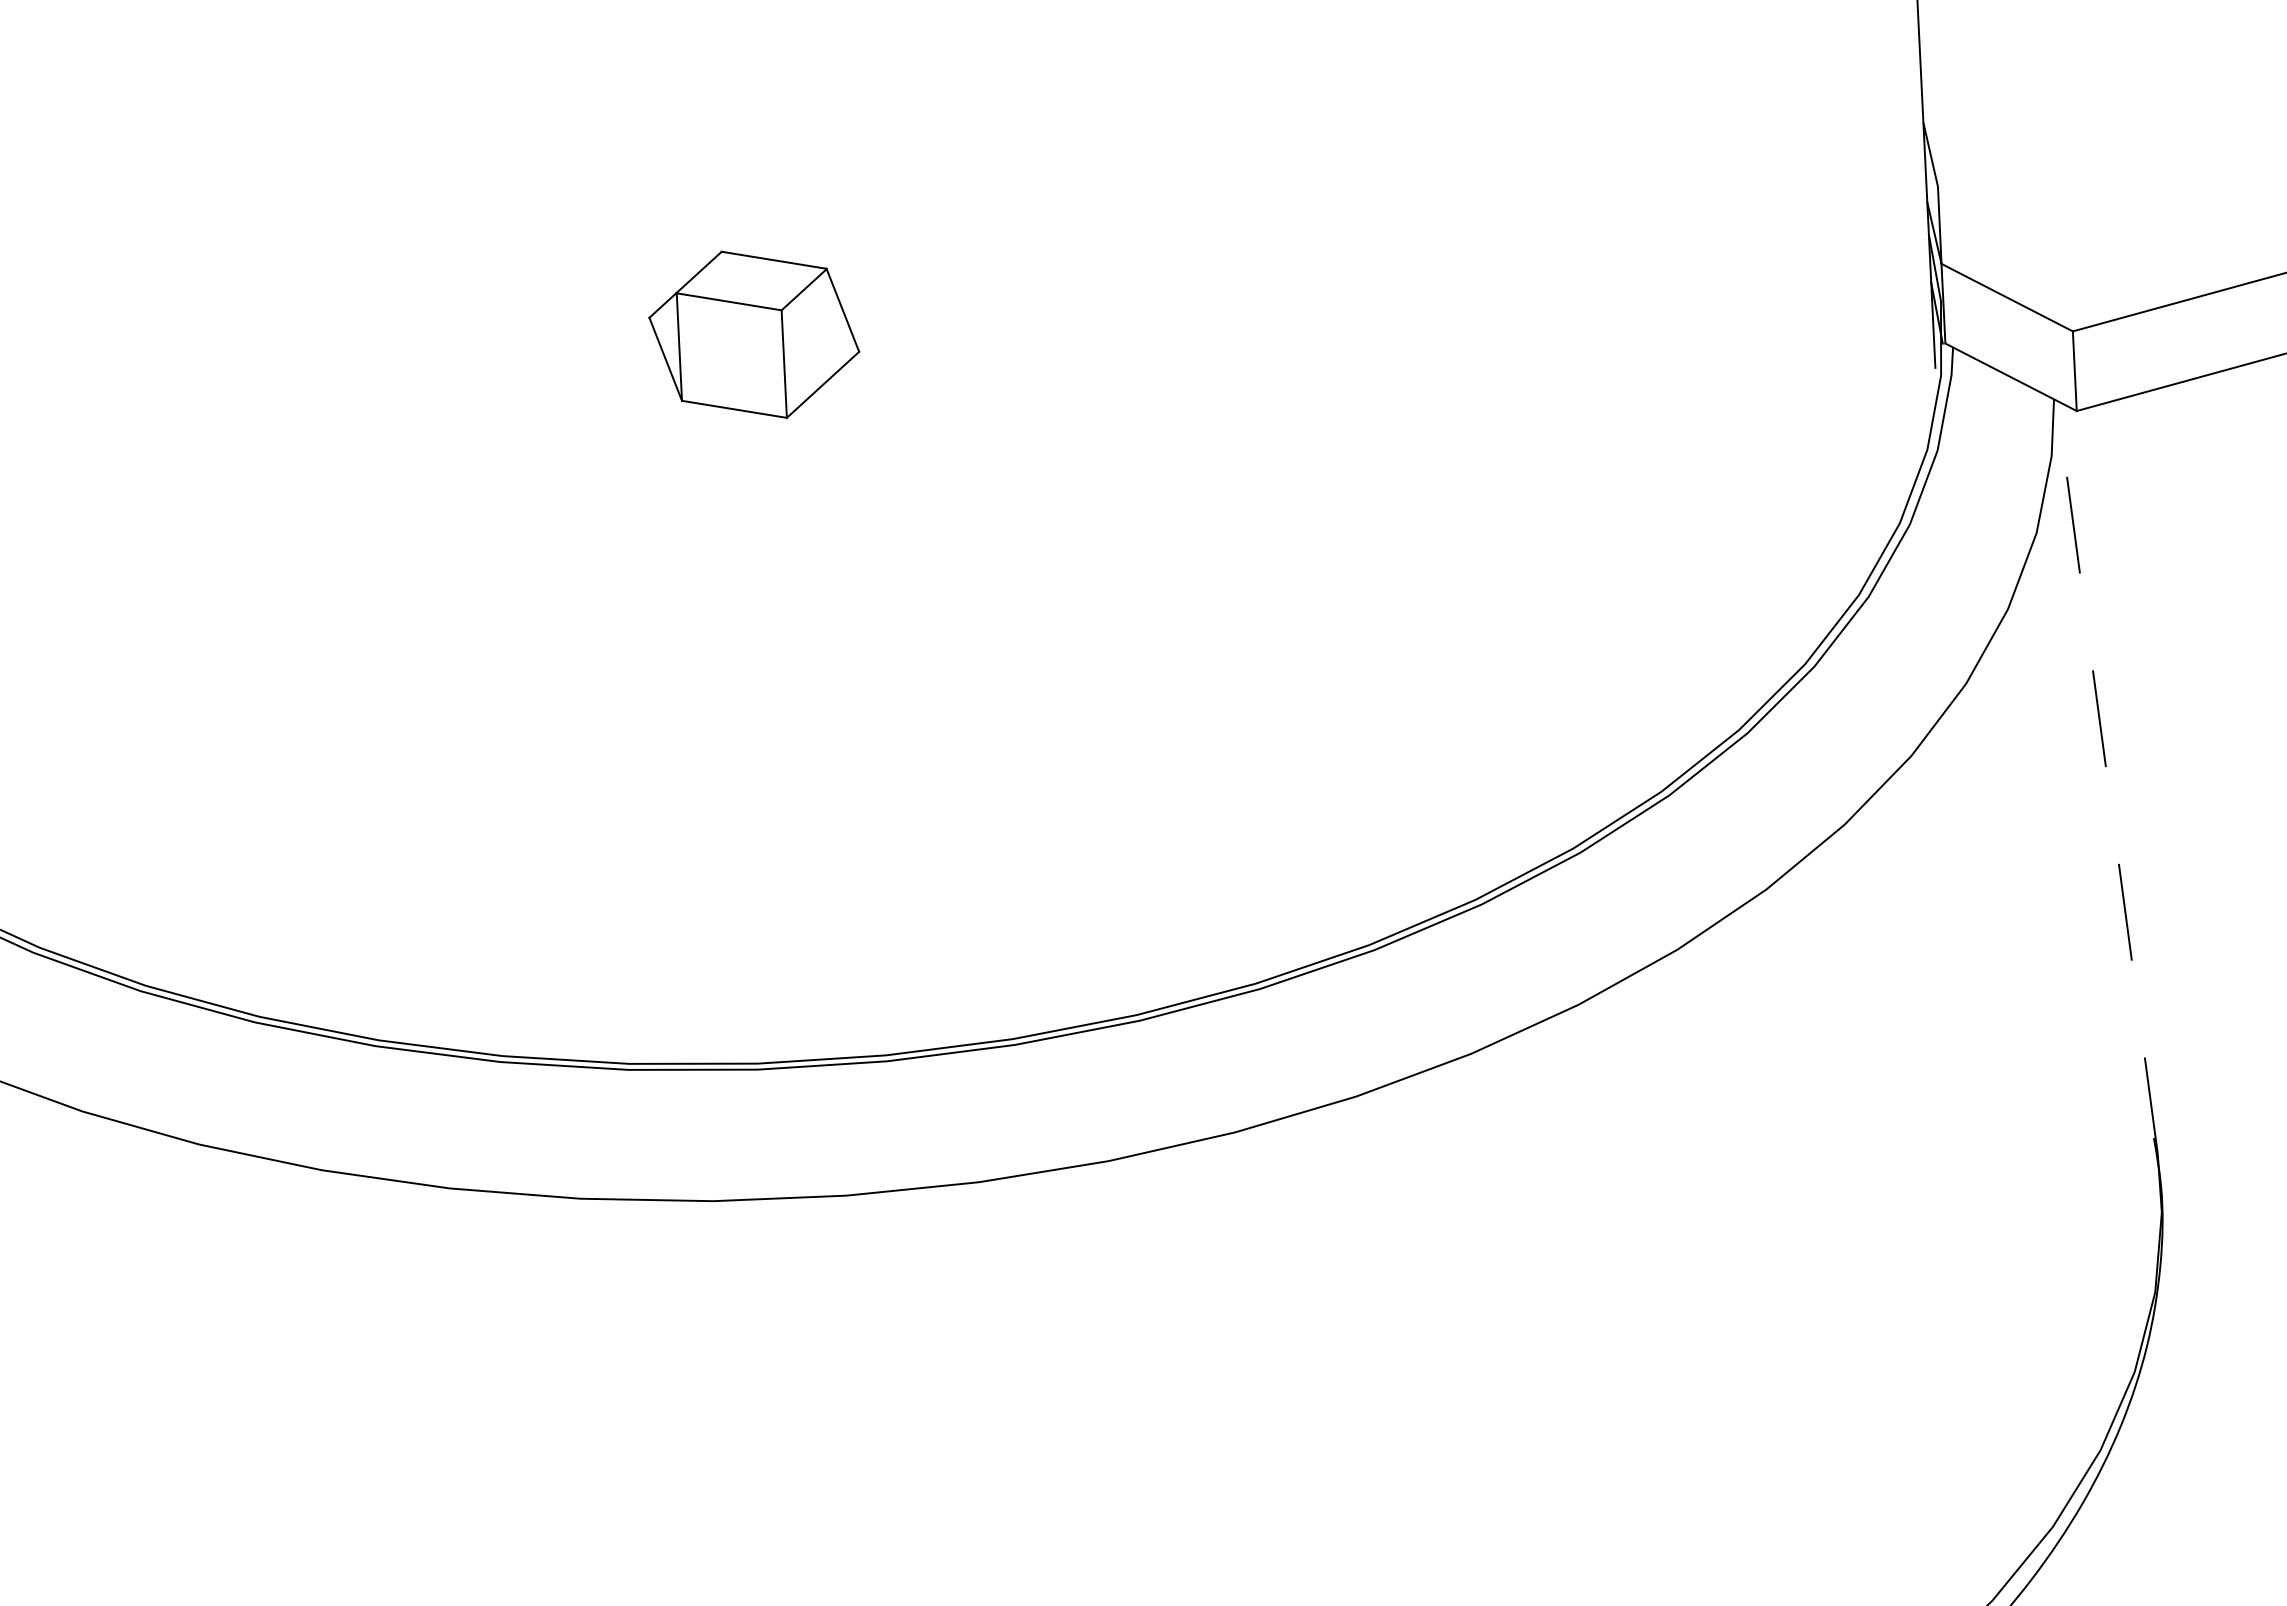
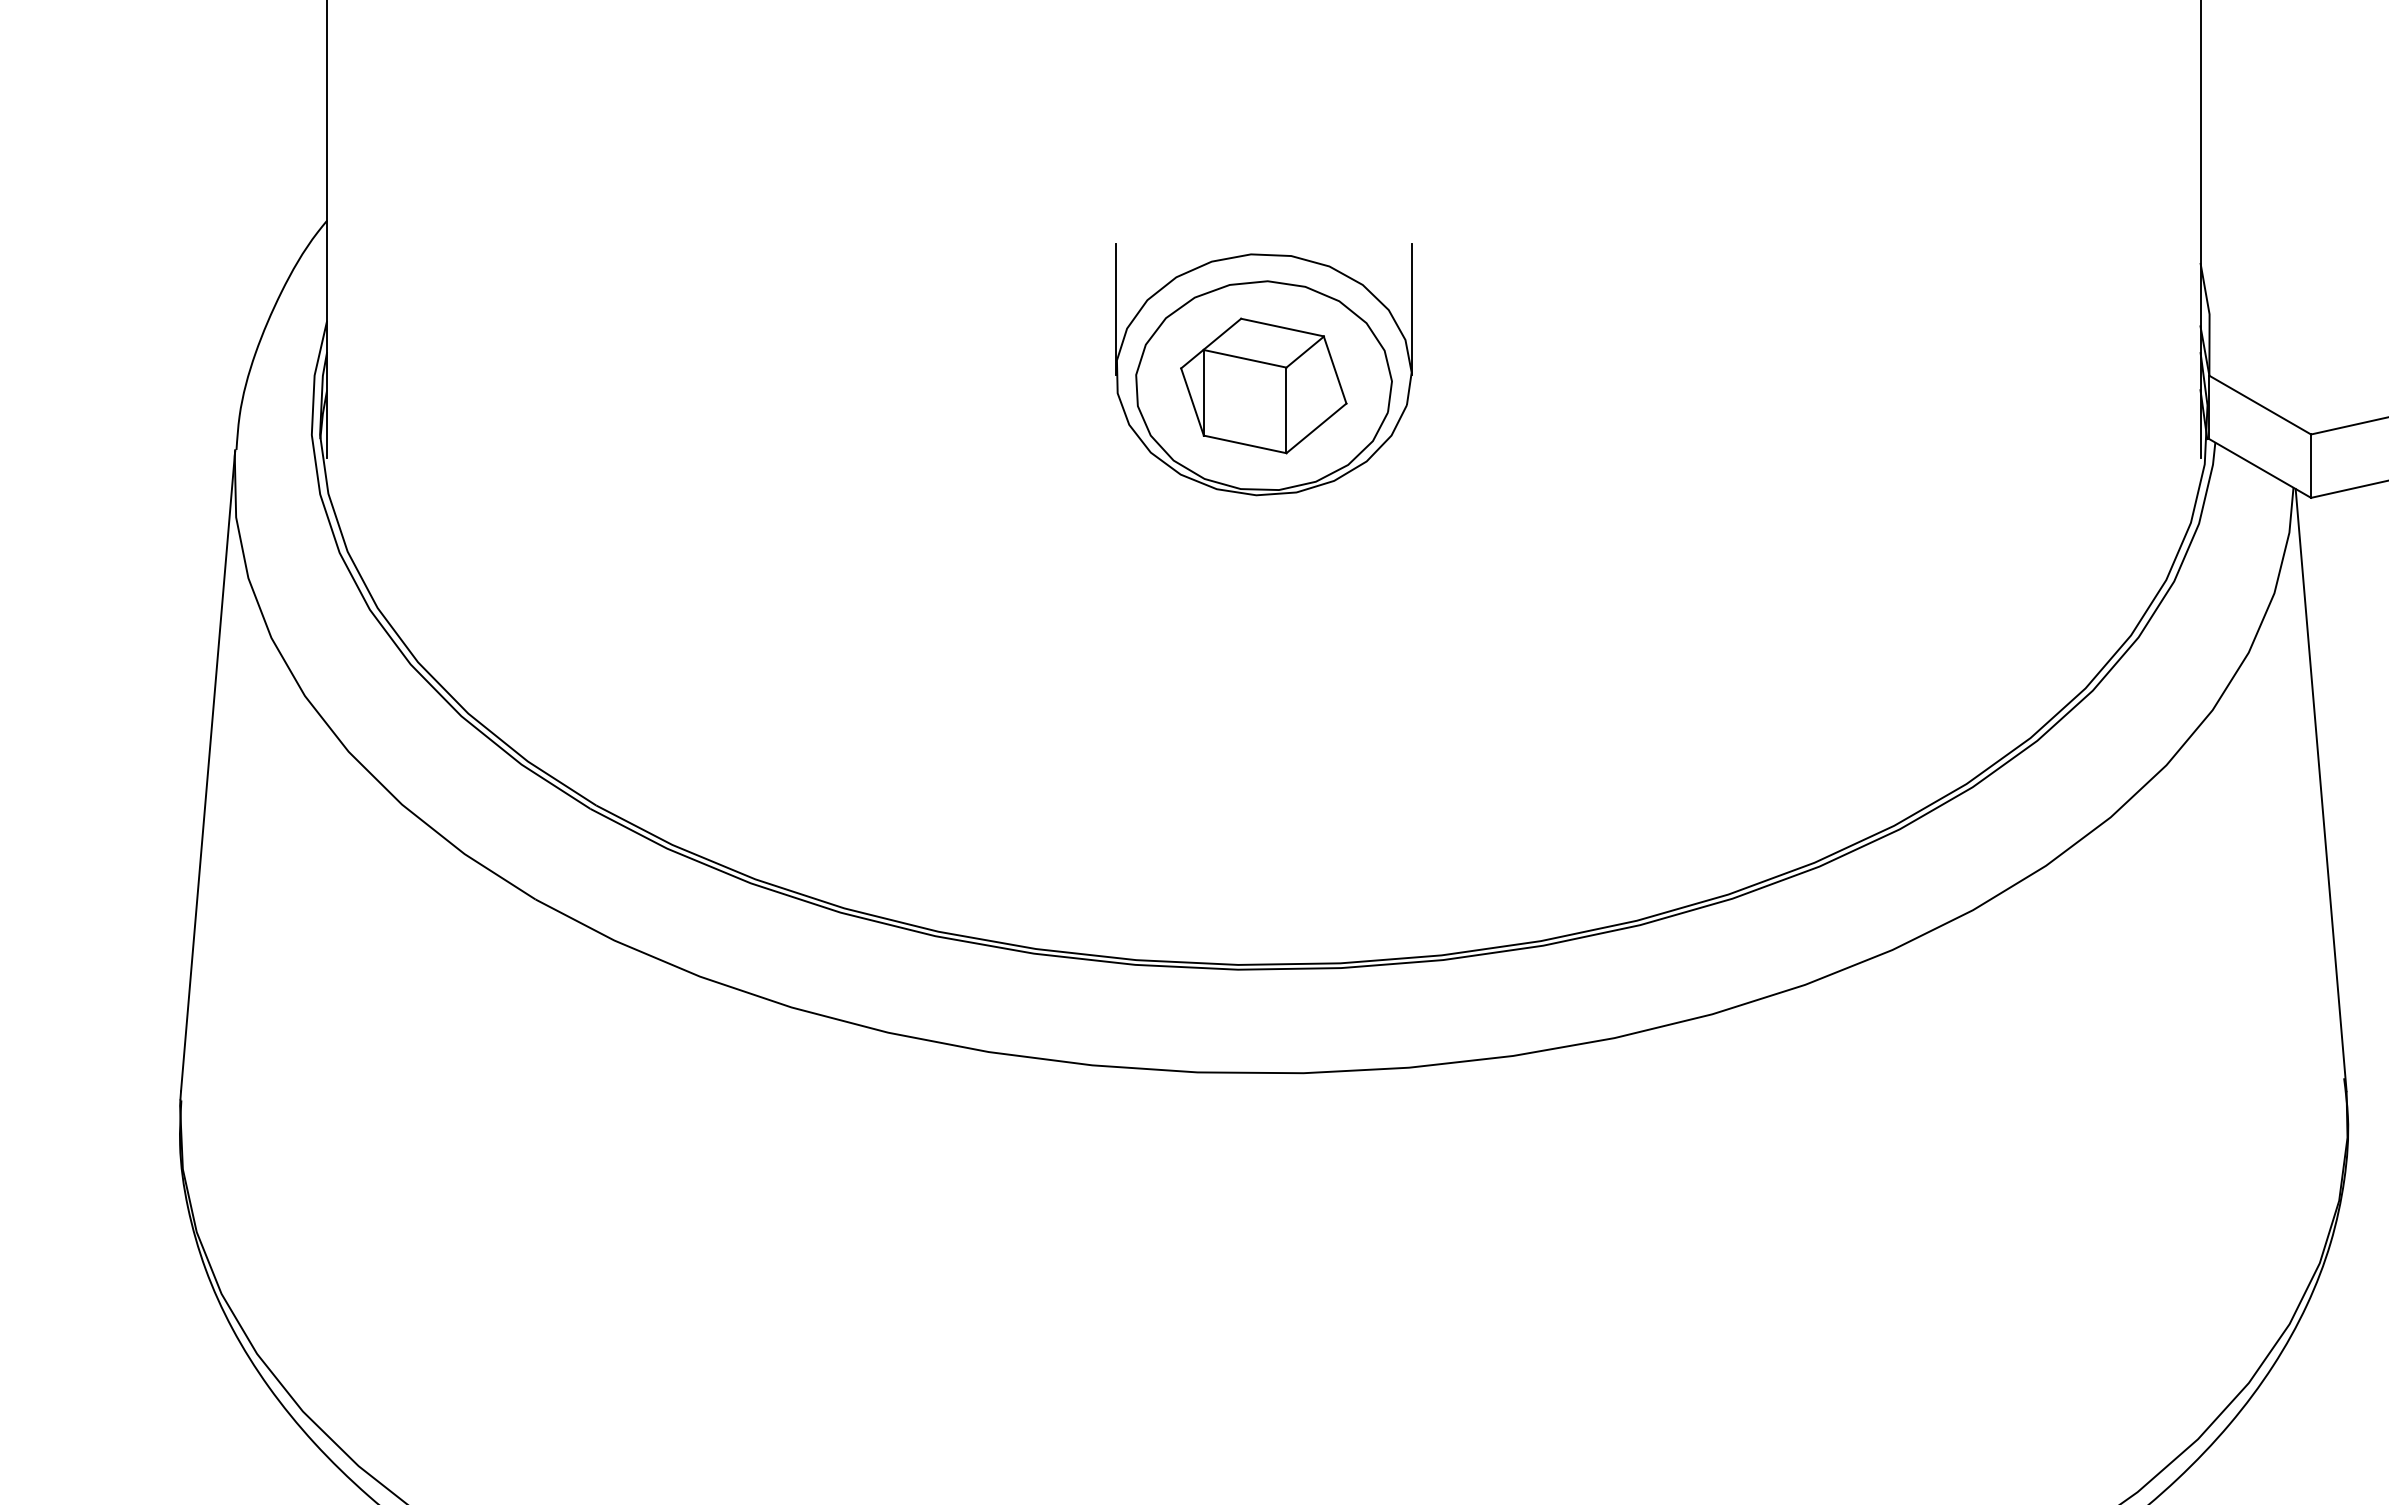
part: (752, 314) -> (1263, 369), added
line: (2107, 776) -> (2321, 789), dashed -> solid

